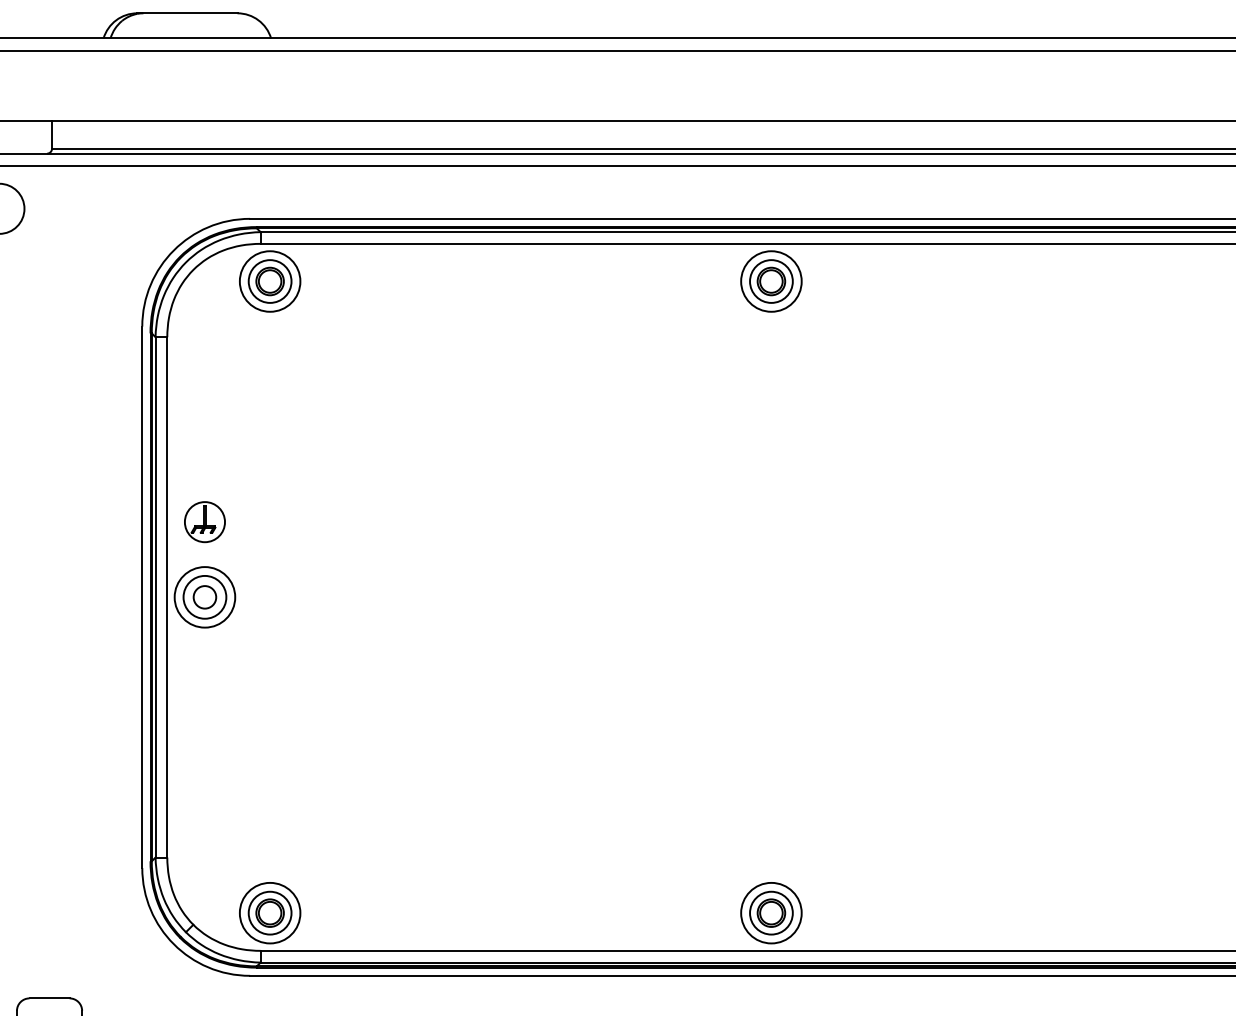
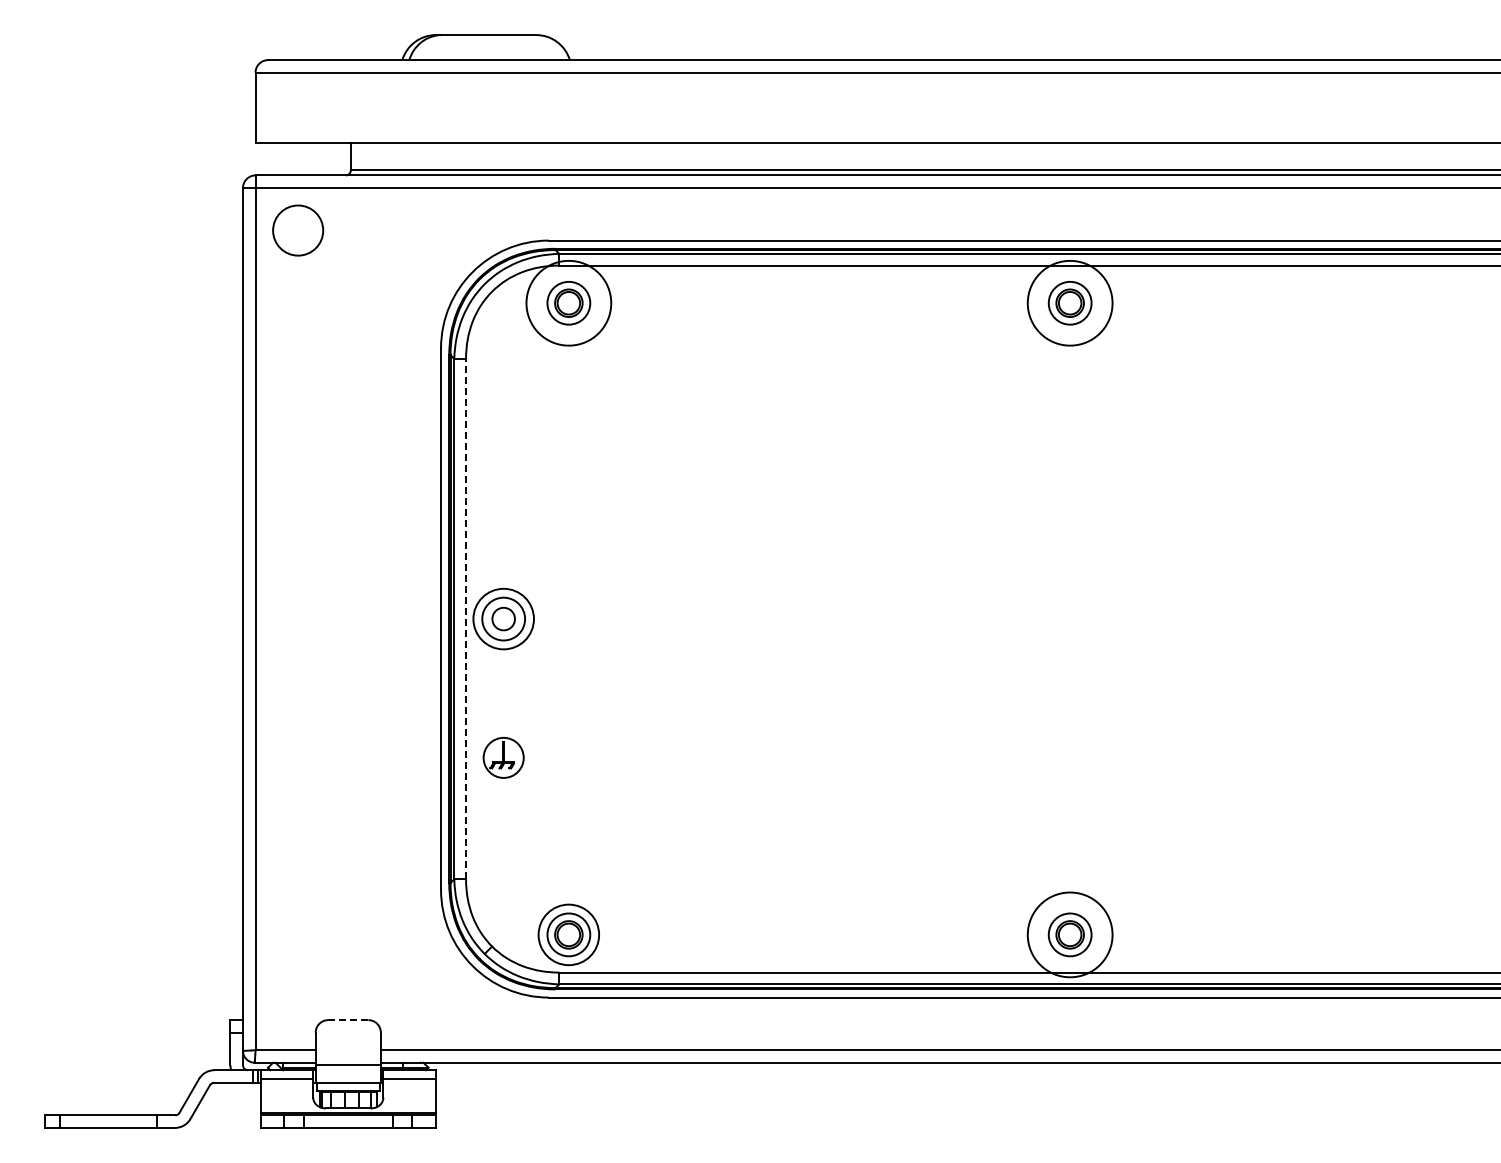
circle: (269, 280) -> (568, 302), size x1.4
circle: (770, 280) -> (1069, 302), size x1.4
part: (204, 521) -> (503, 757), moved
line: (167, 596) -> (466, 618), solid -> dashed
circle: (770, 912) -> (1069, 934), size x1.4
line: (49, 998) -> (348, 1020), solid -> dashed

